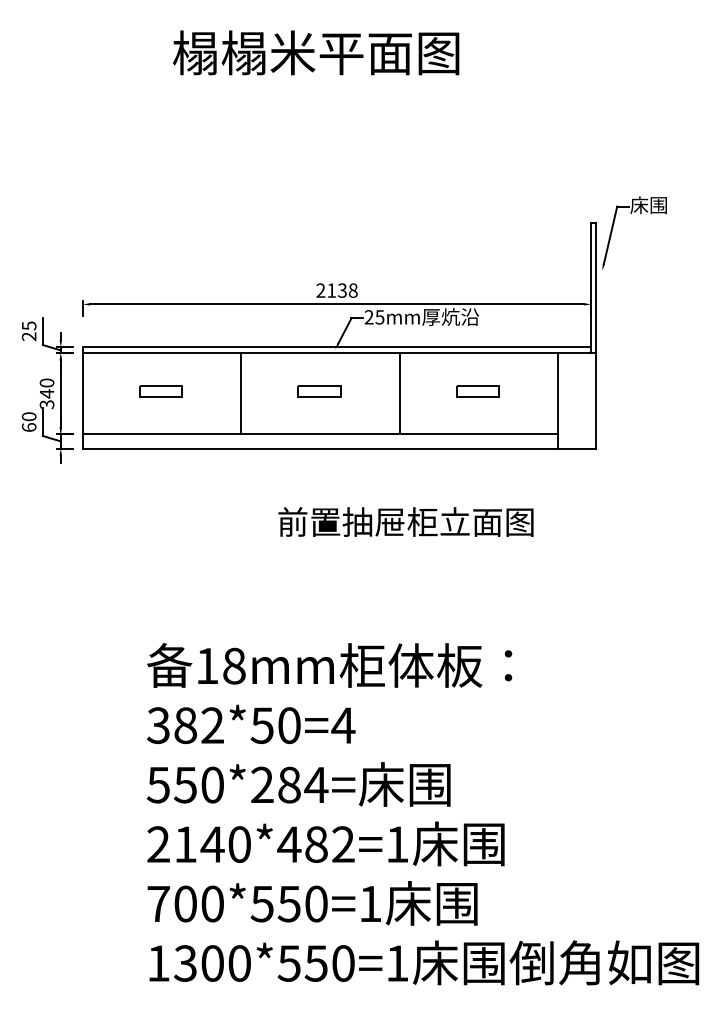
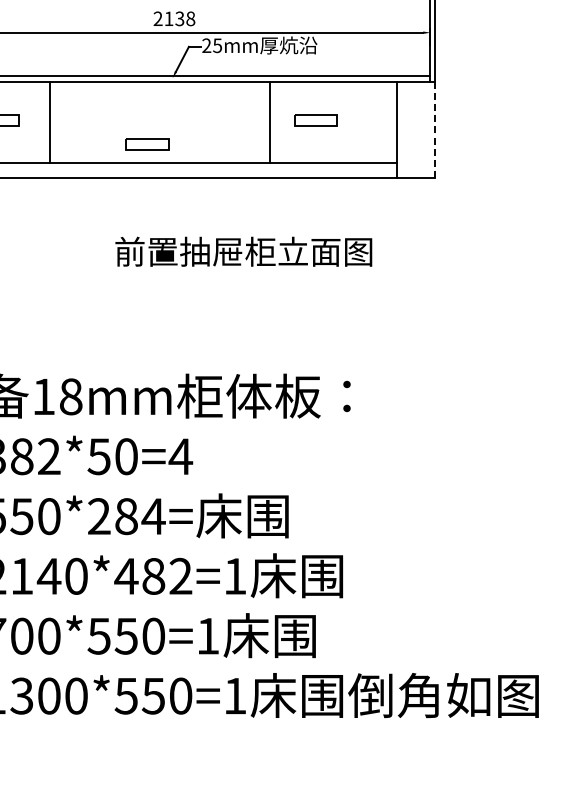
part: (319, 391) -> (147, 144), moved
line: (241, 393) -> (50, 122), moved
line: (399, 393) -> (269, 122), moved
line: (596, 400) -> (435, 129), solid -> dashed

